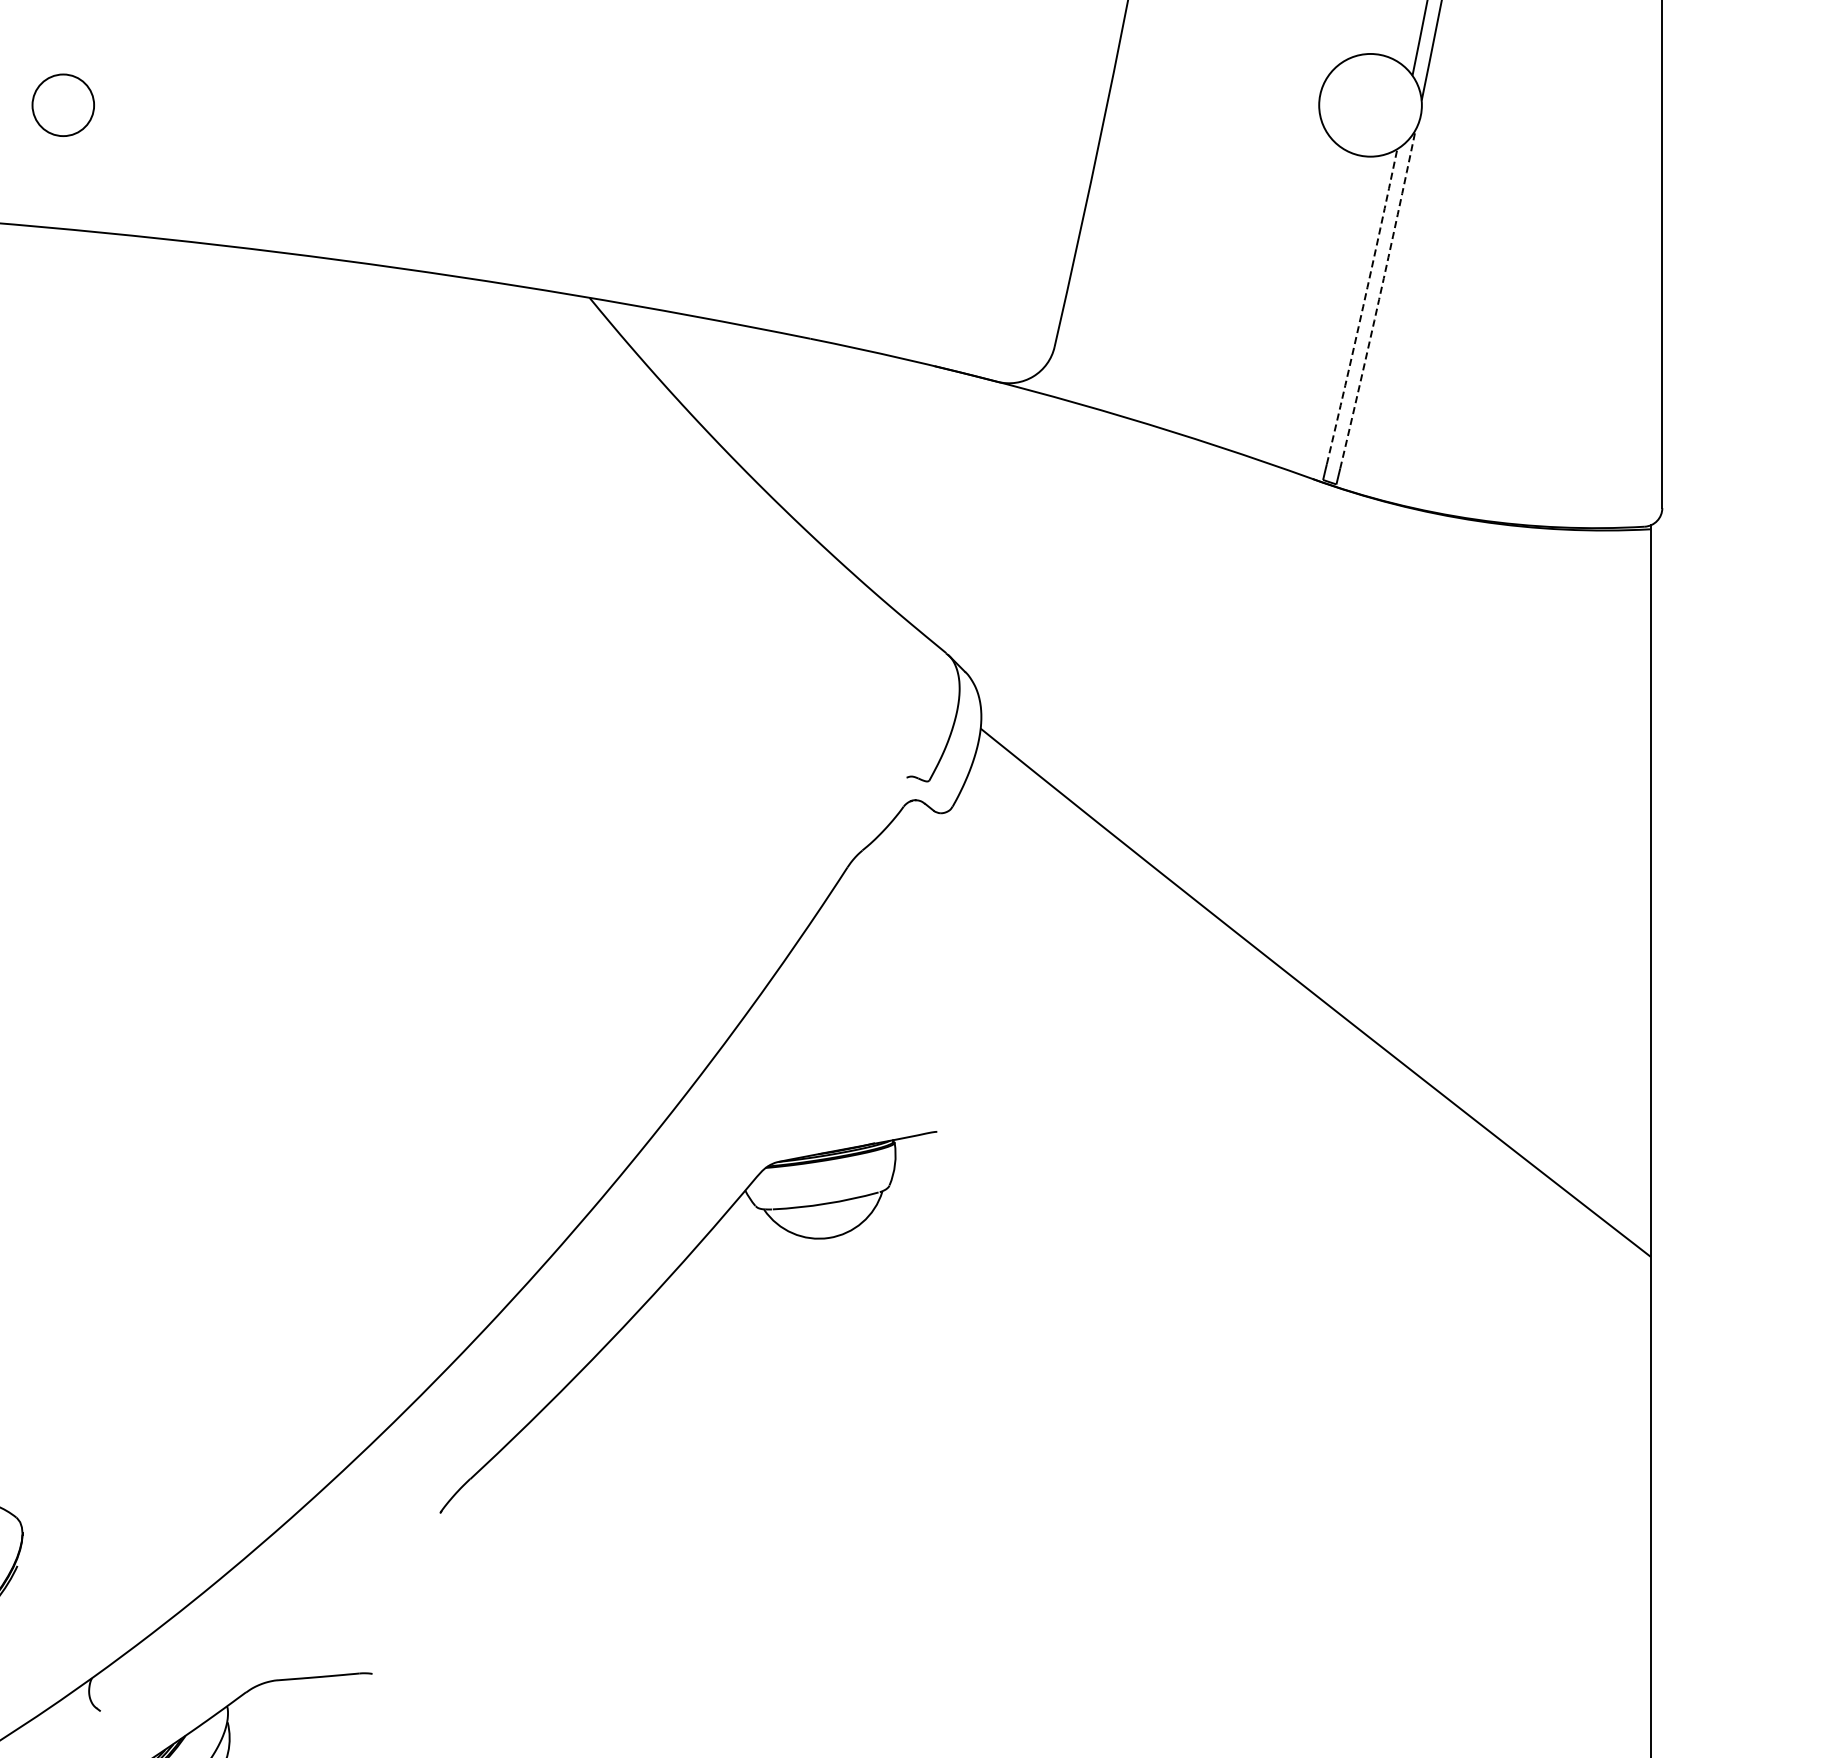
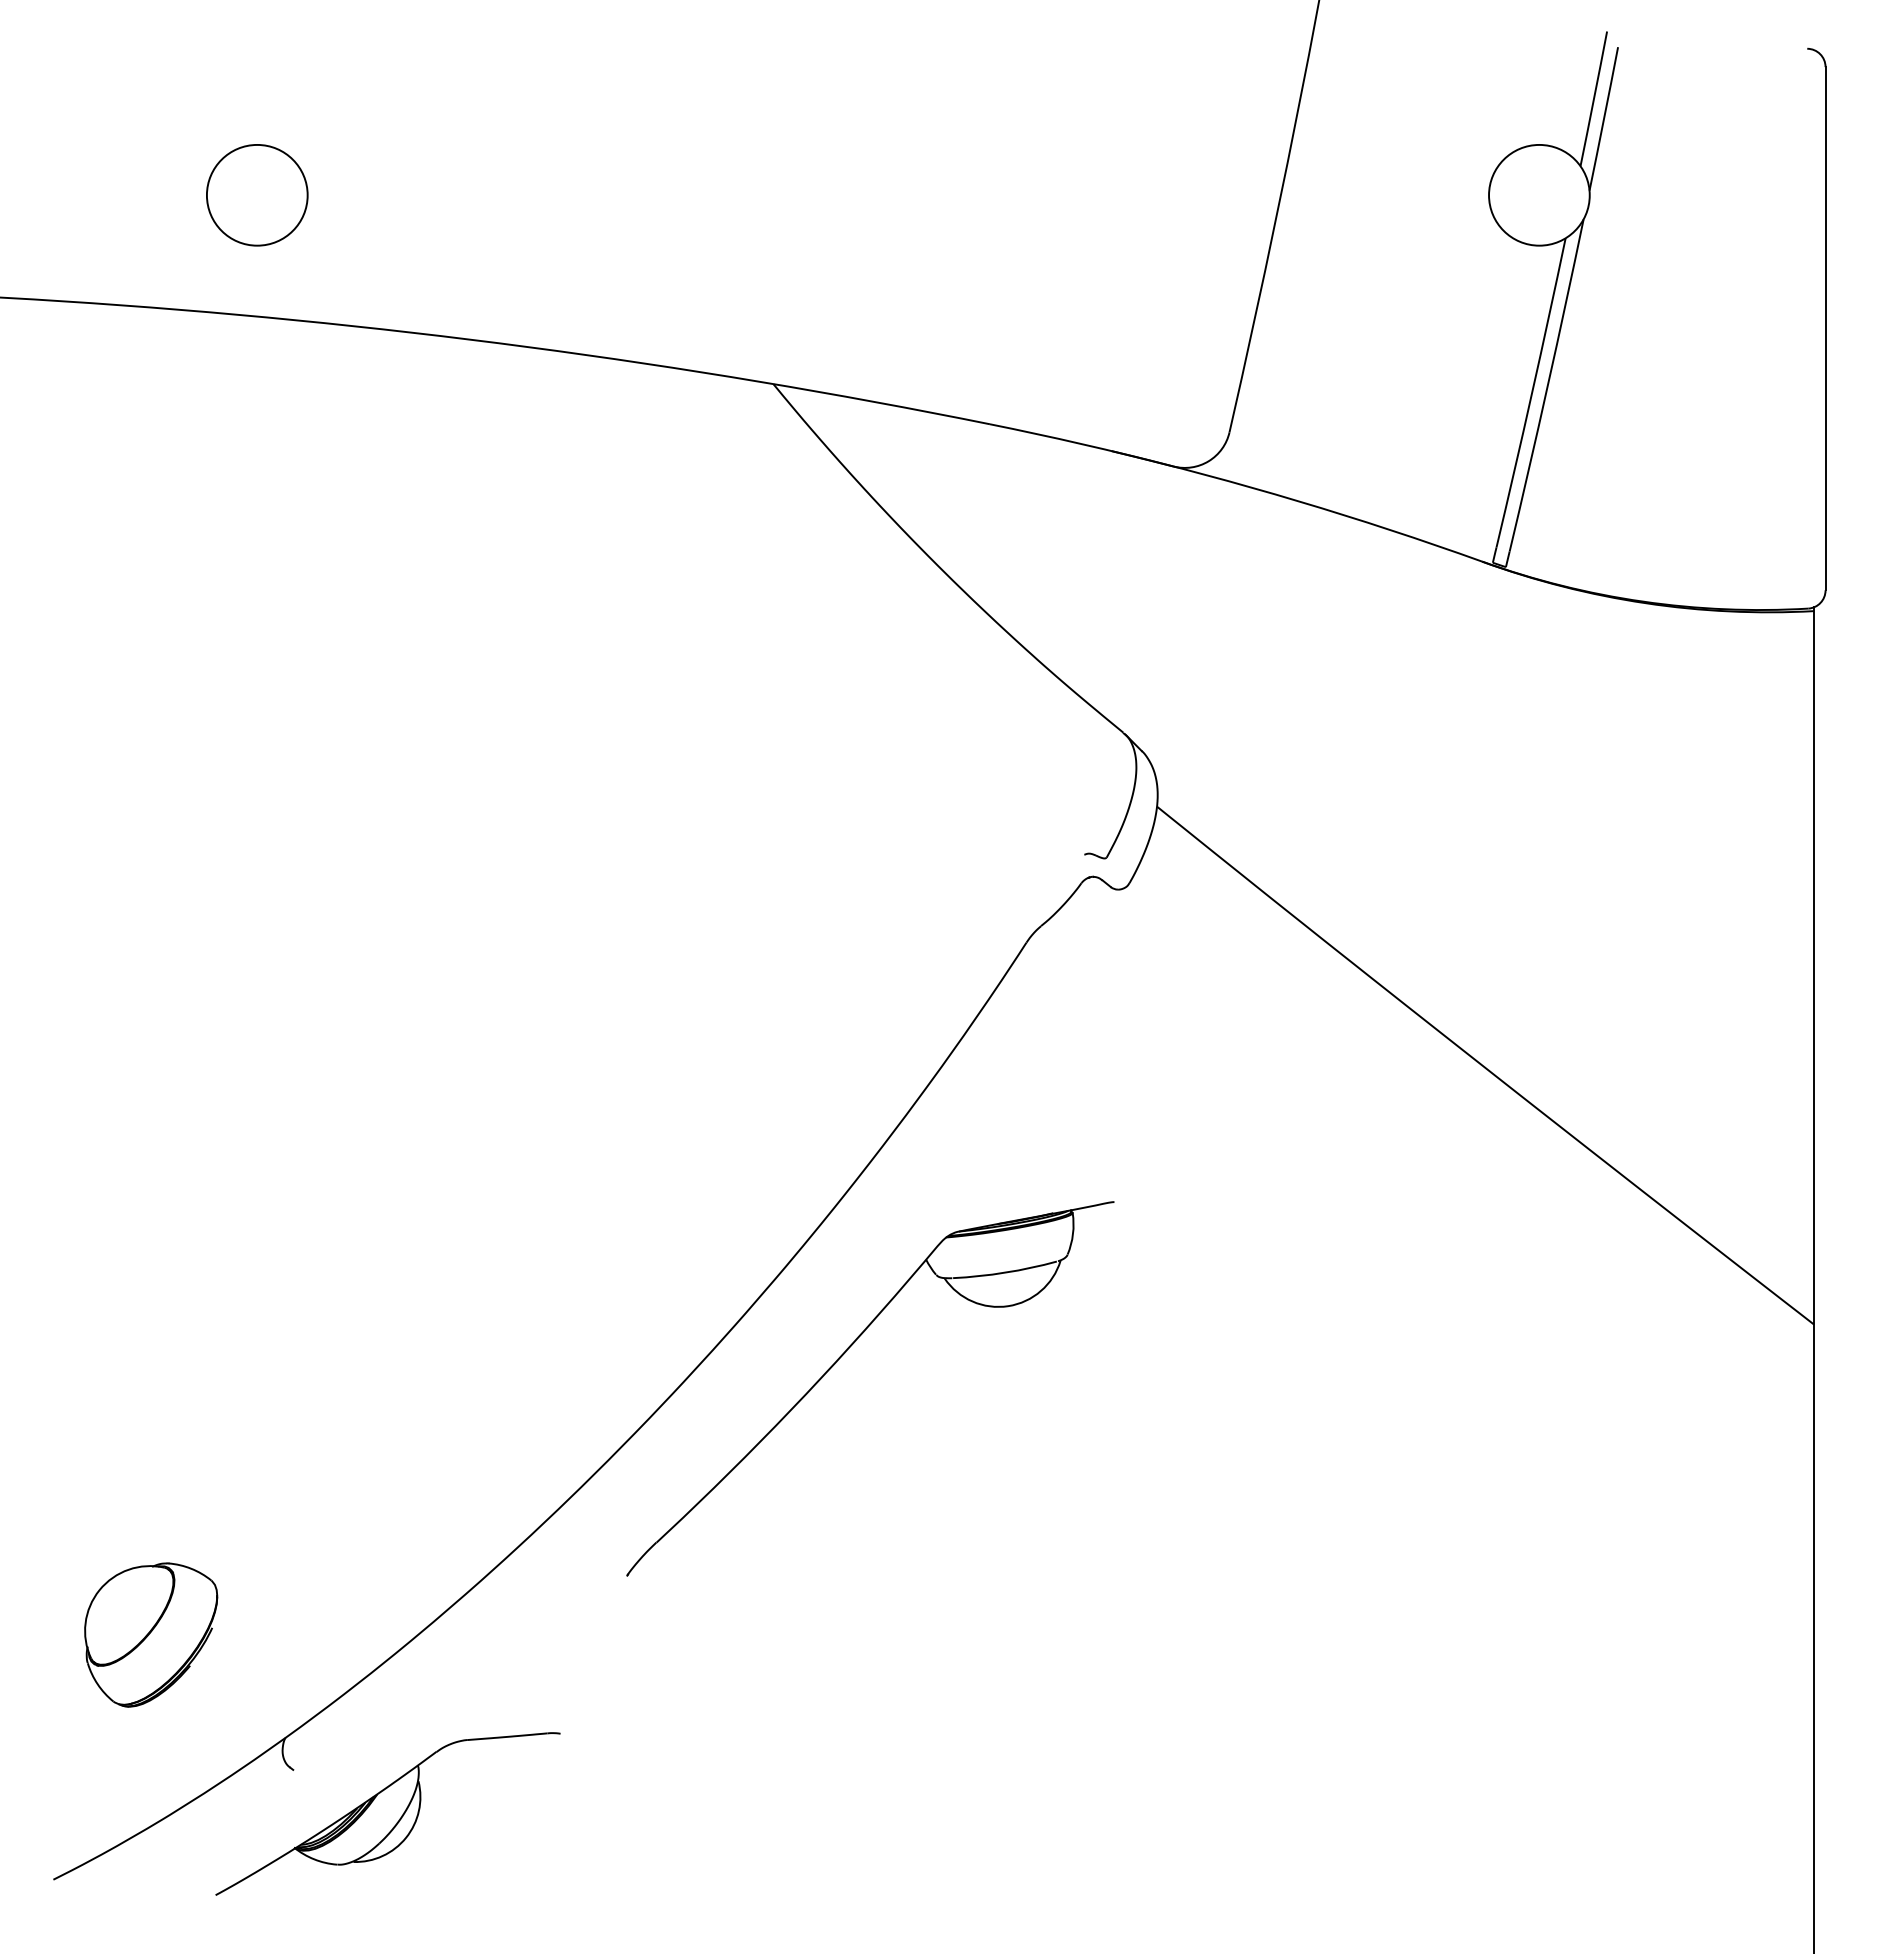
circle: (62, 104) -> (256, 194), size x1.67
arc: (1378, 299) -> (1547, 385), dashed -> solid
arc: (1363, 307) -> (1532, 393), dashed -> solid

